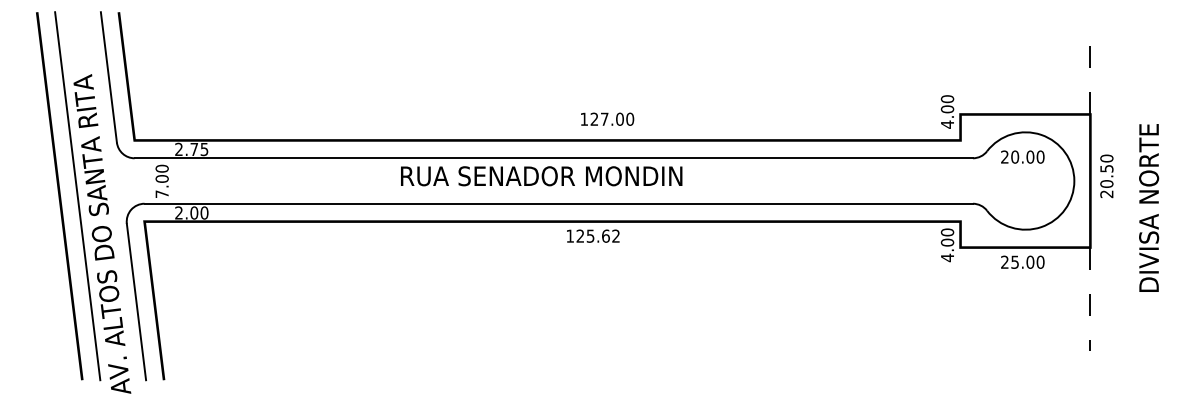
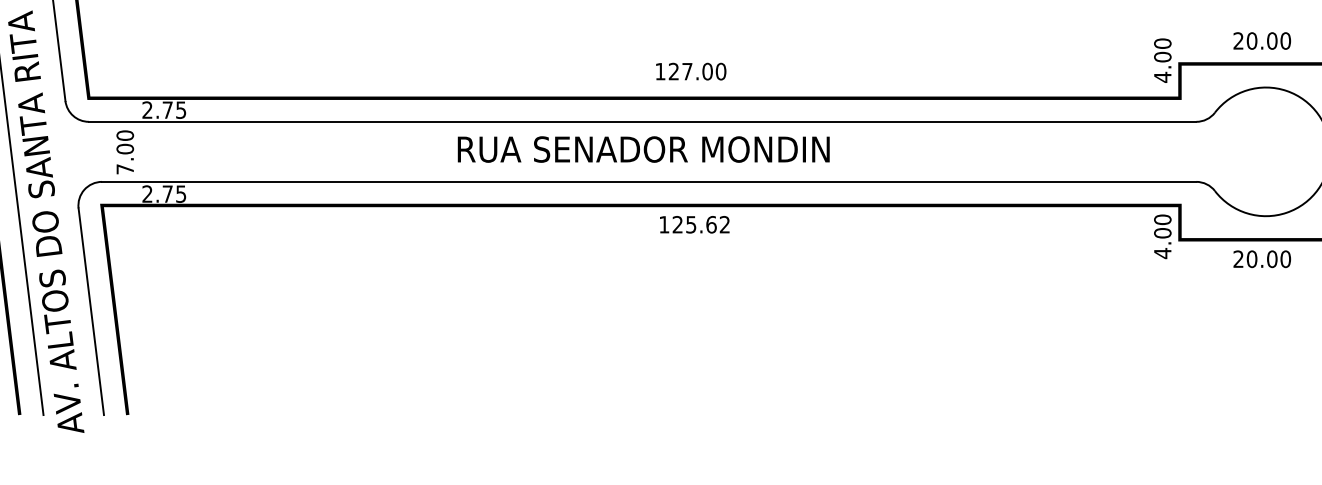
text: (607, 118) -> (691, 70), moved
text: (1022, 156) -> (1261, 40), moved
text: (541, 176) -> (643, 149), moved
text: (199, 212) -> (174, 193), 2.00 -> 2.75
text: (1015, 261) -> (1252, 258), 25.00 -> 20.00

